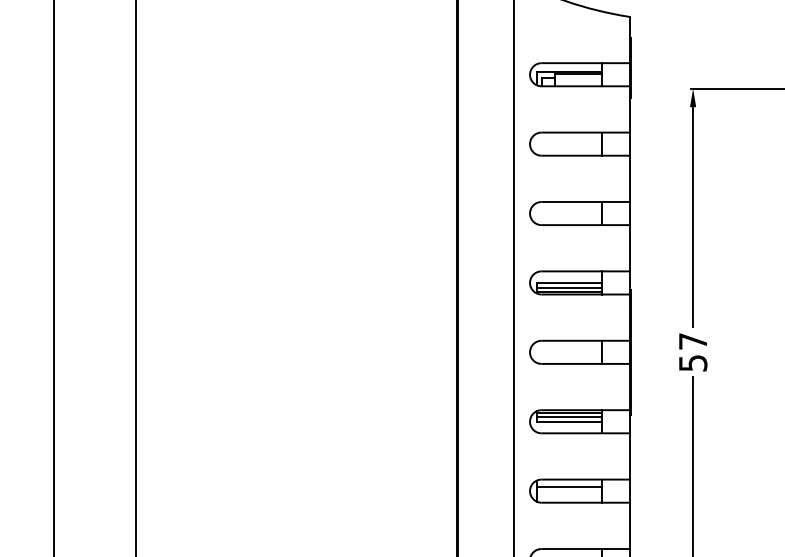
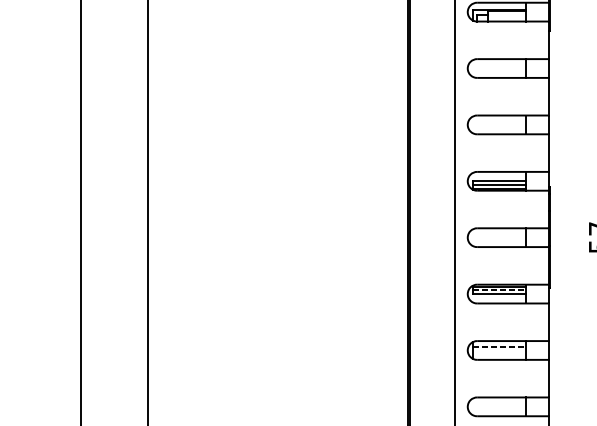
line: (569, 417) -> (499, 290), solid -> dashed
line: (569, 486) -> (499, 346), solid -> dashed

